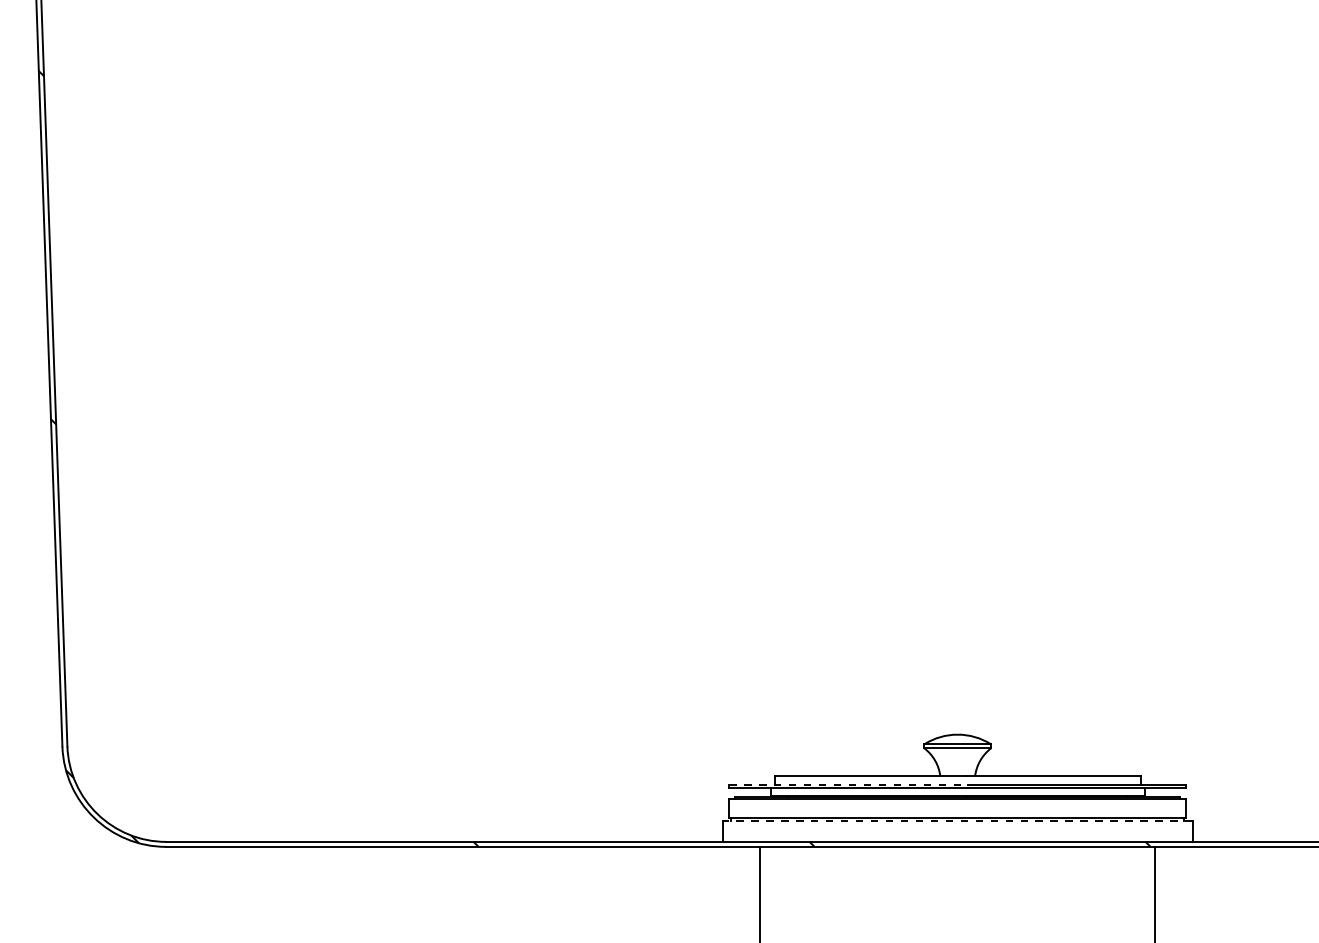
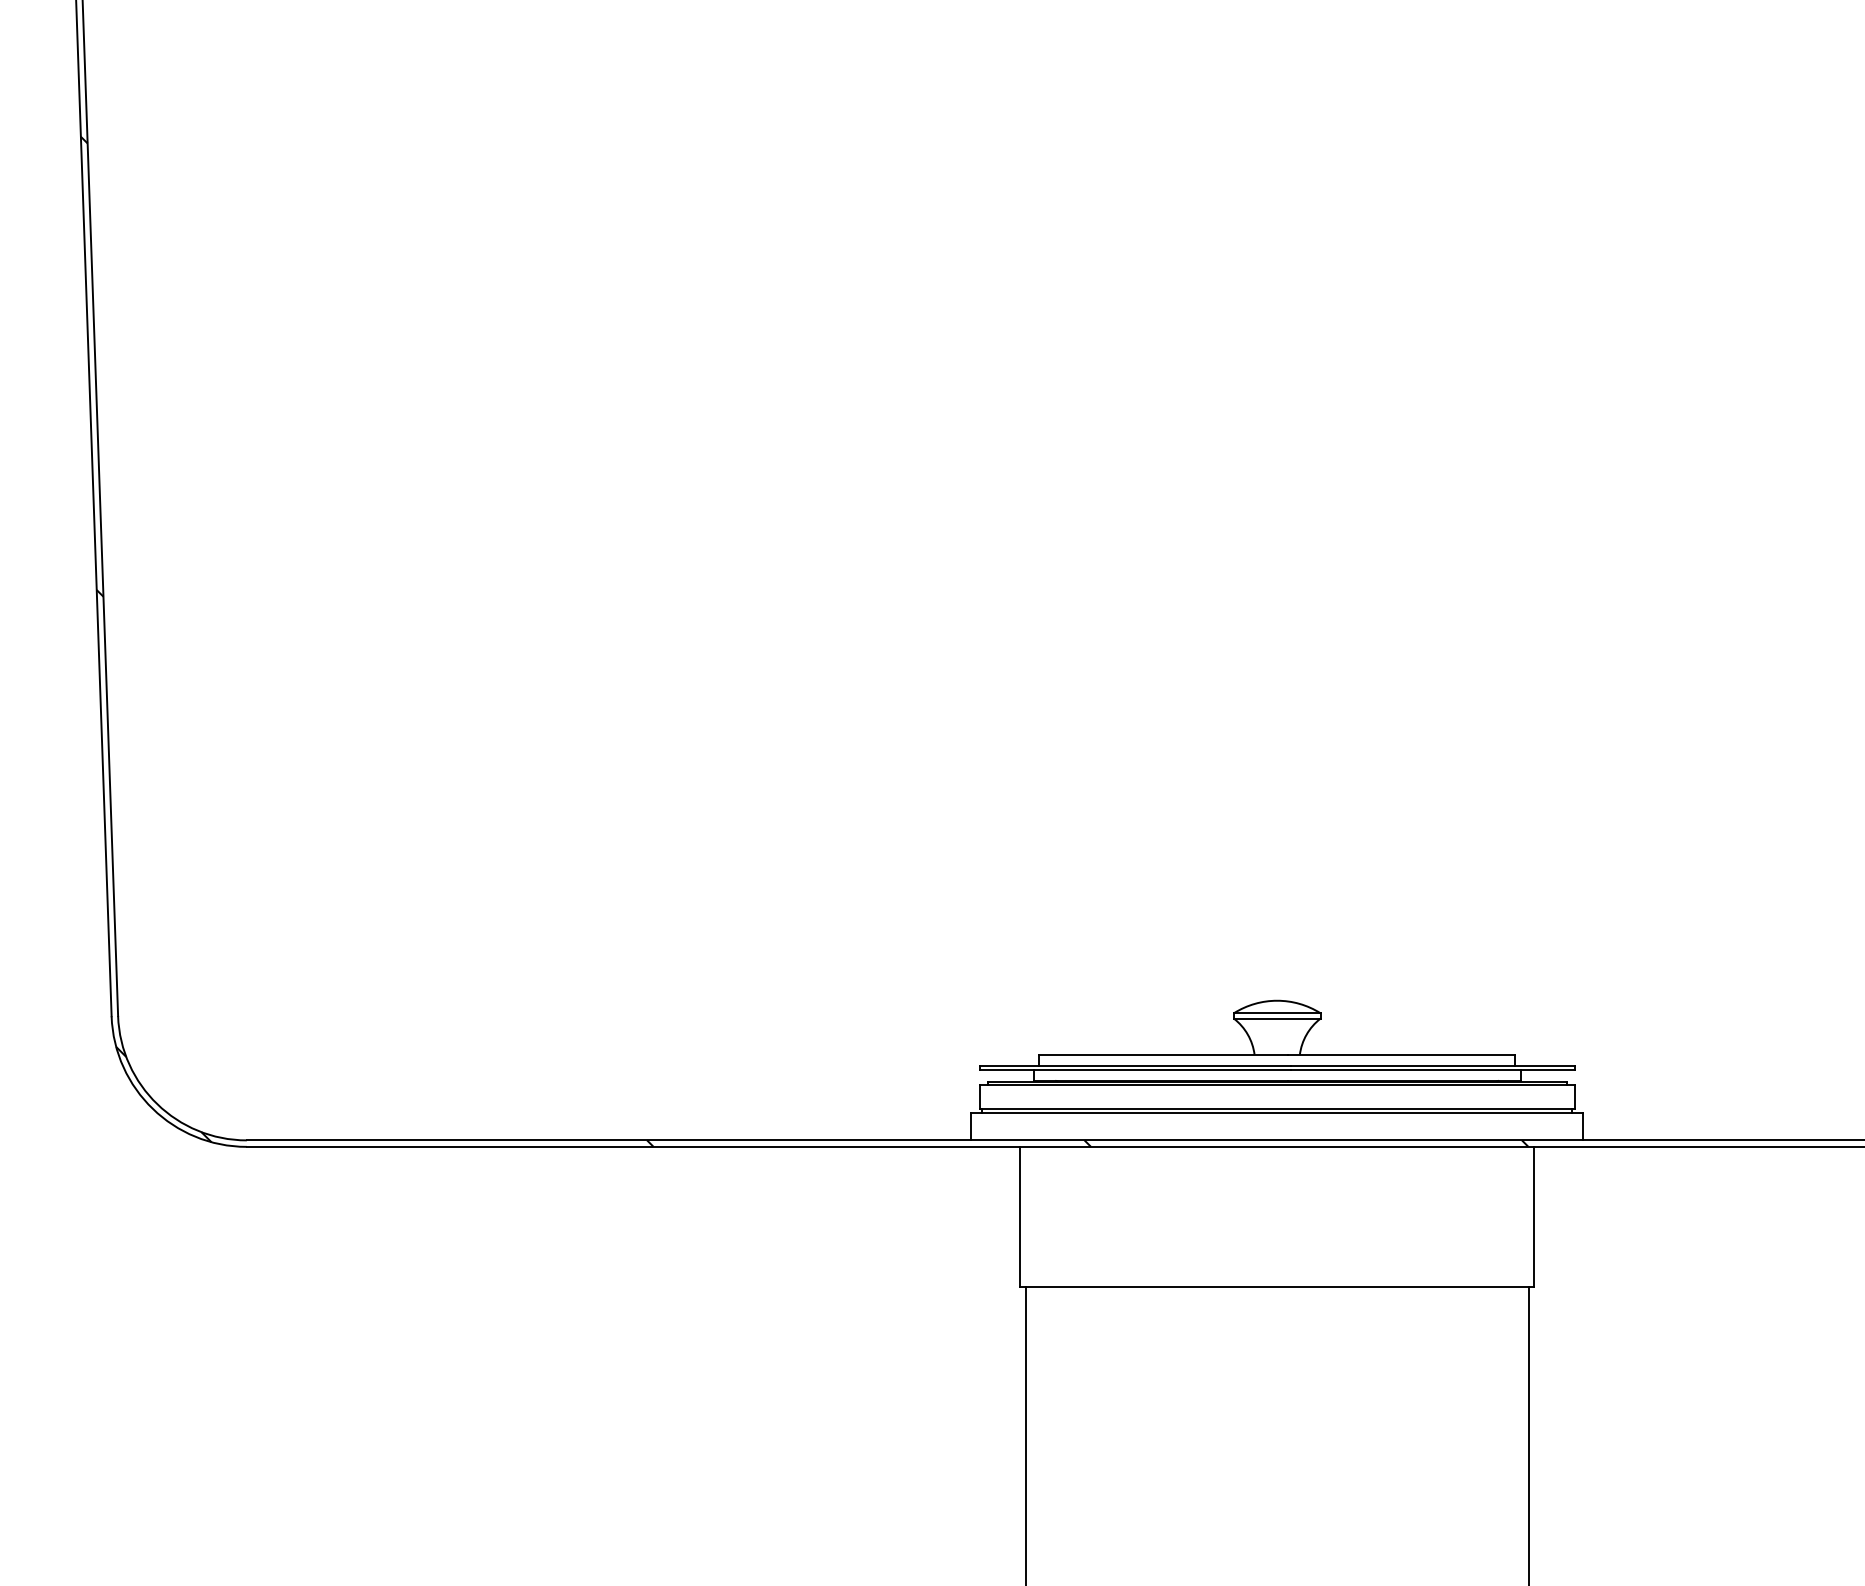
line: (848, 784) -> (1135, 1065), dashed -> solid
line: (957, 821) -> (1277, 1113), dashed -> solid

